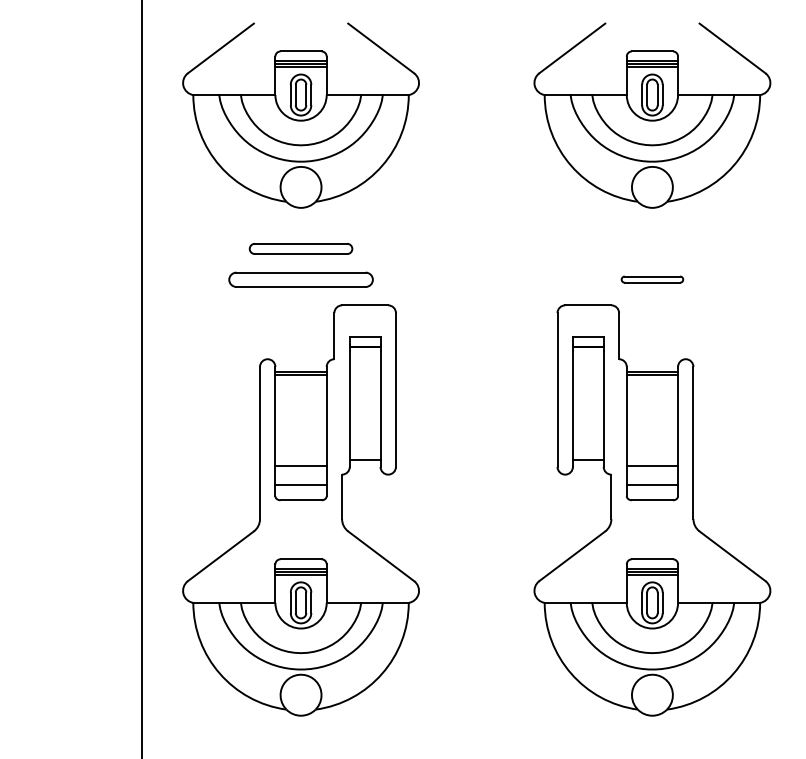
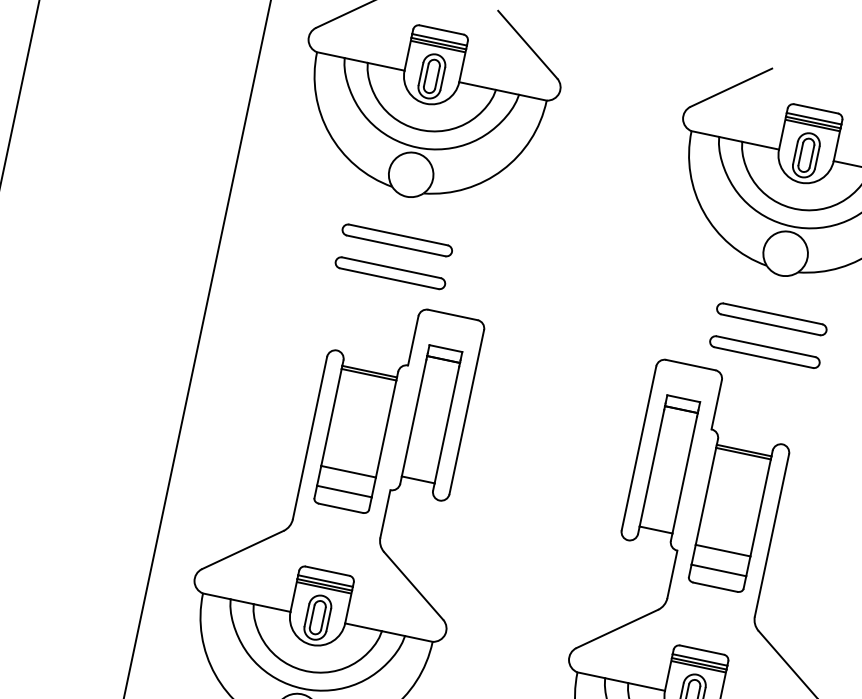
part: (652, 248) -> (772, 318), added
part: (300, 279) -> (389, 272), size x0.71
part: (652, 279) -> (765, 351), size x1.67

